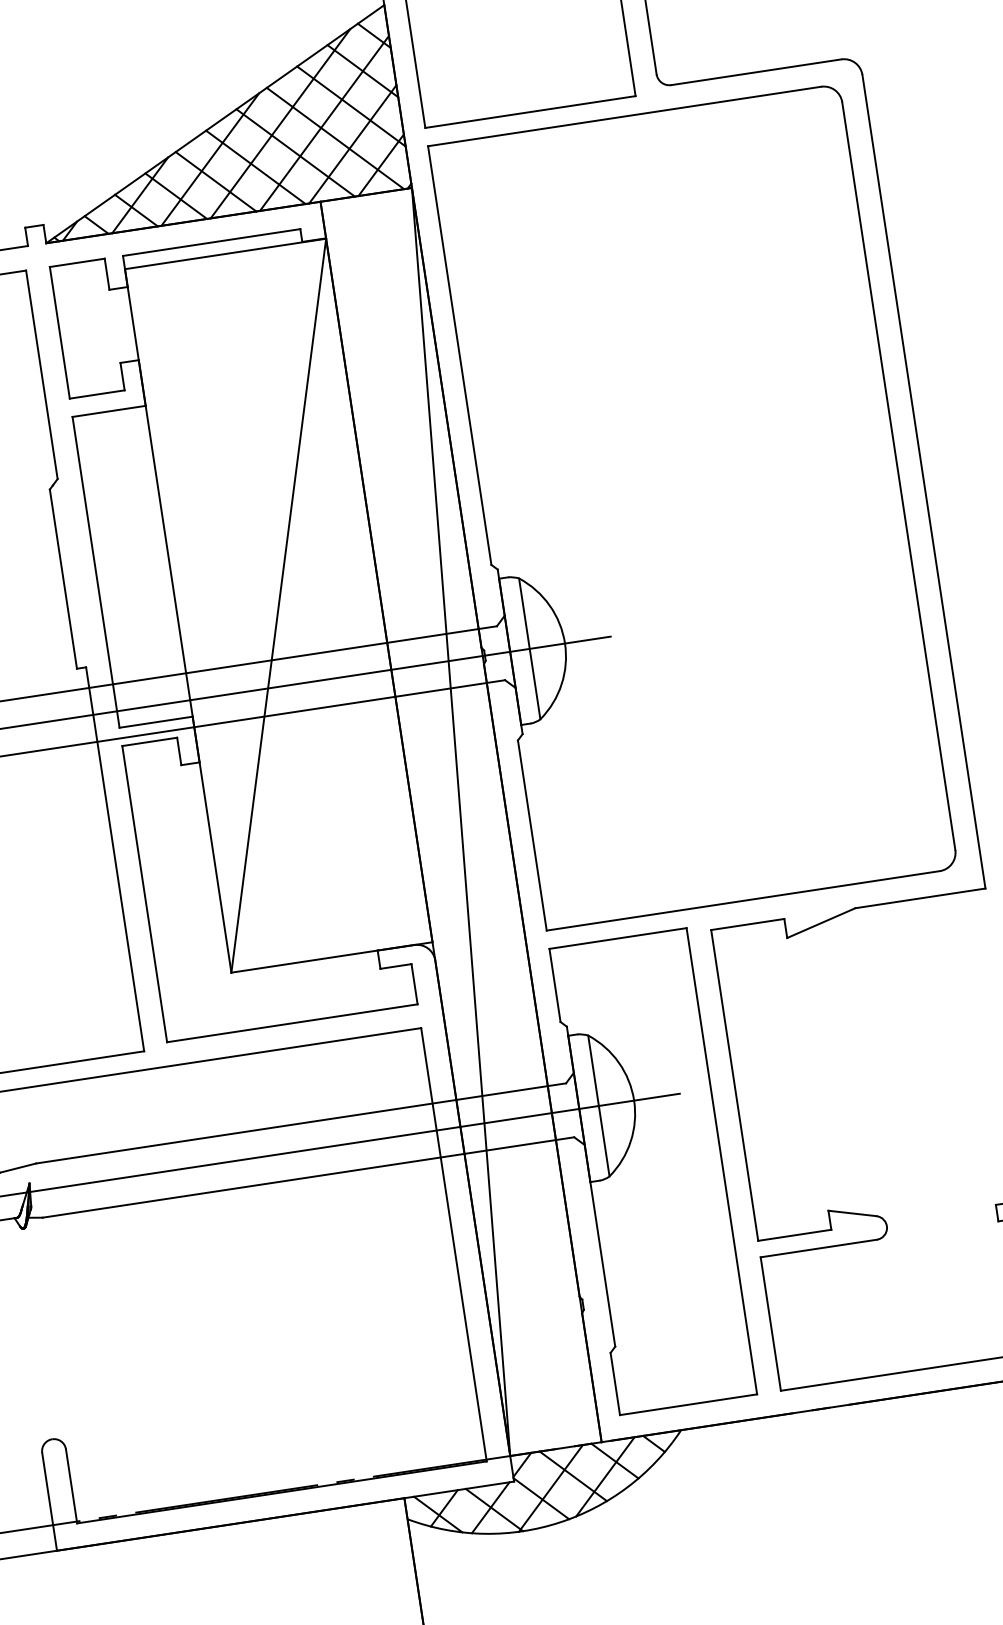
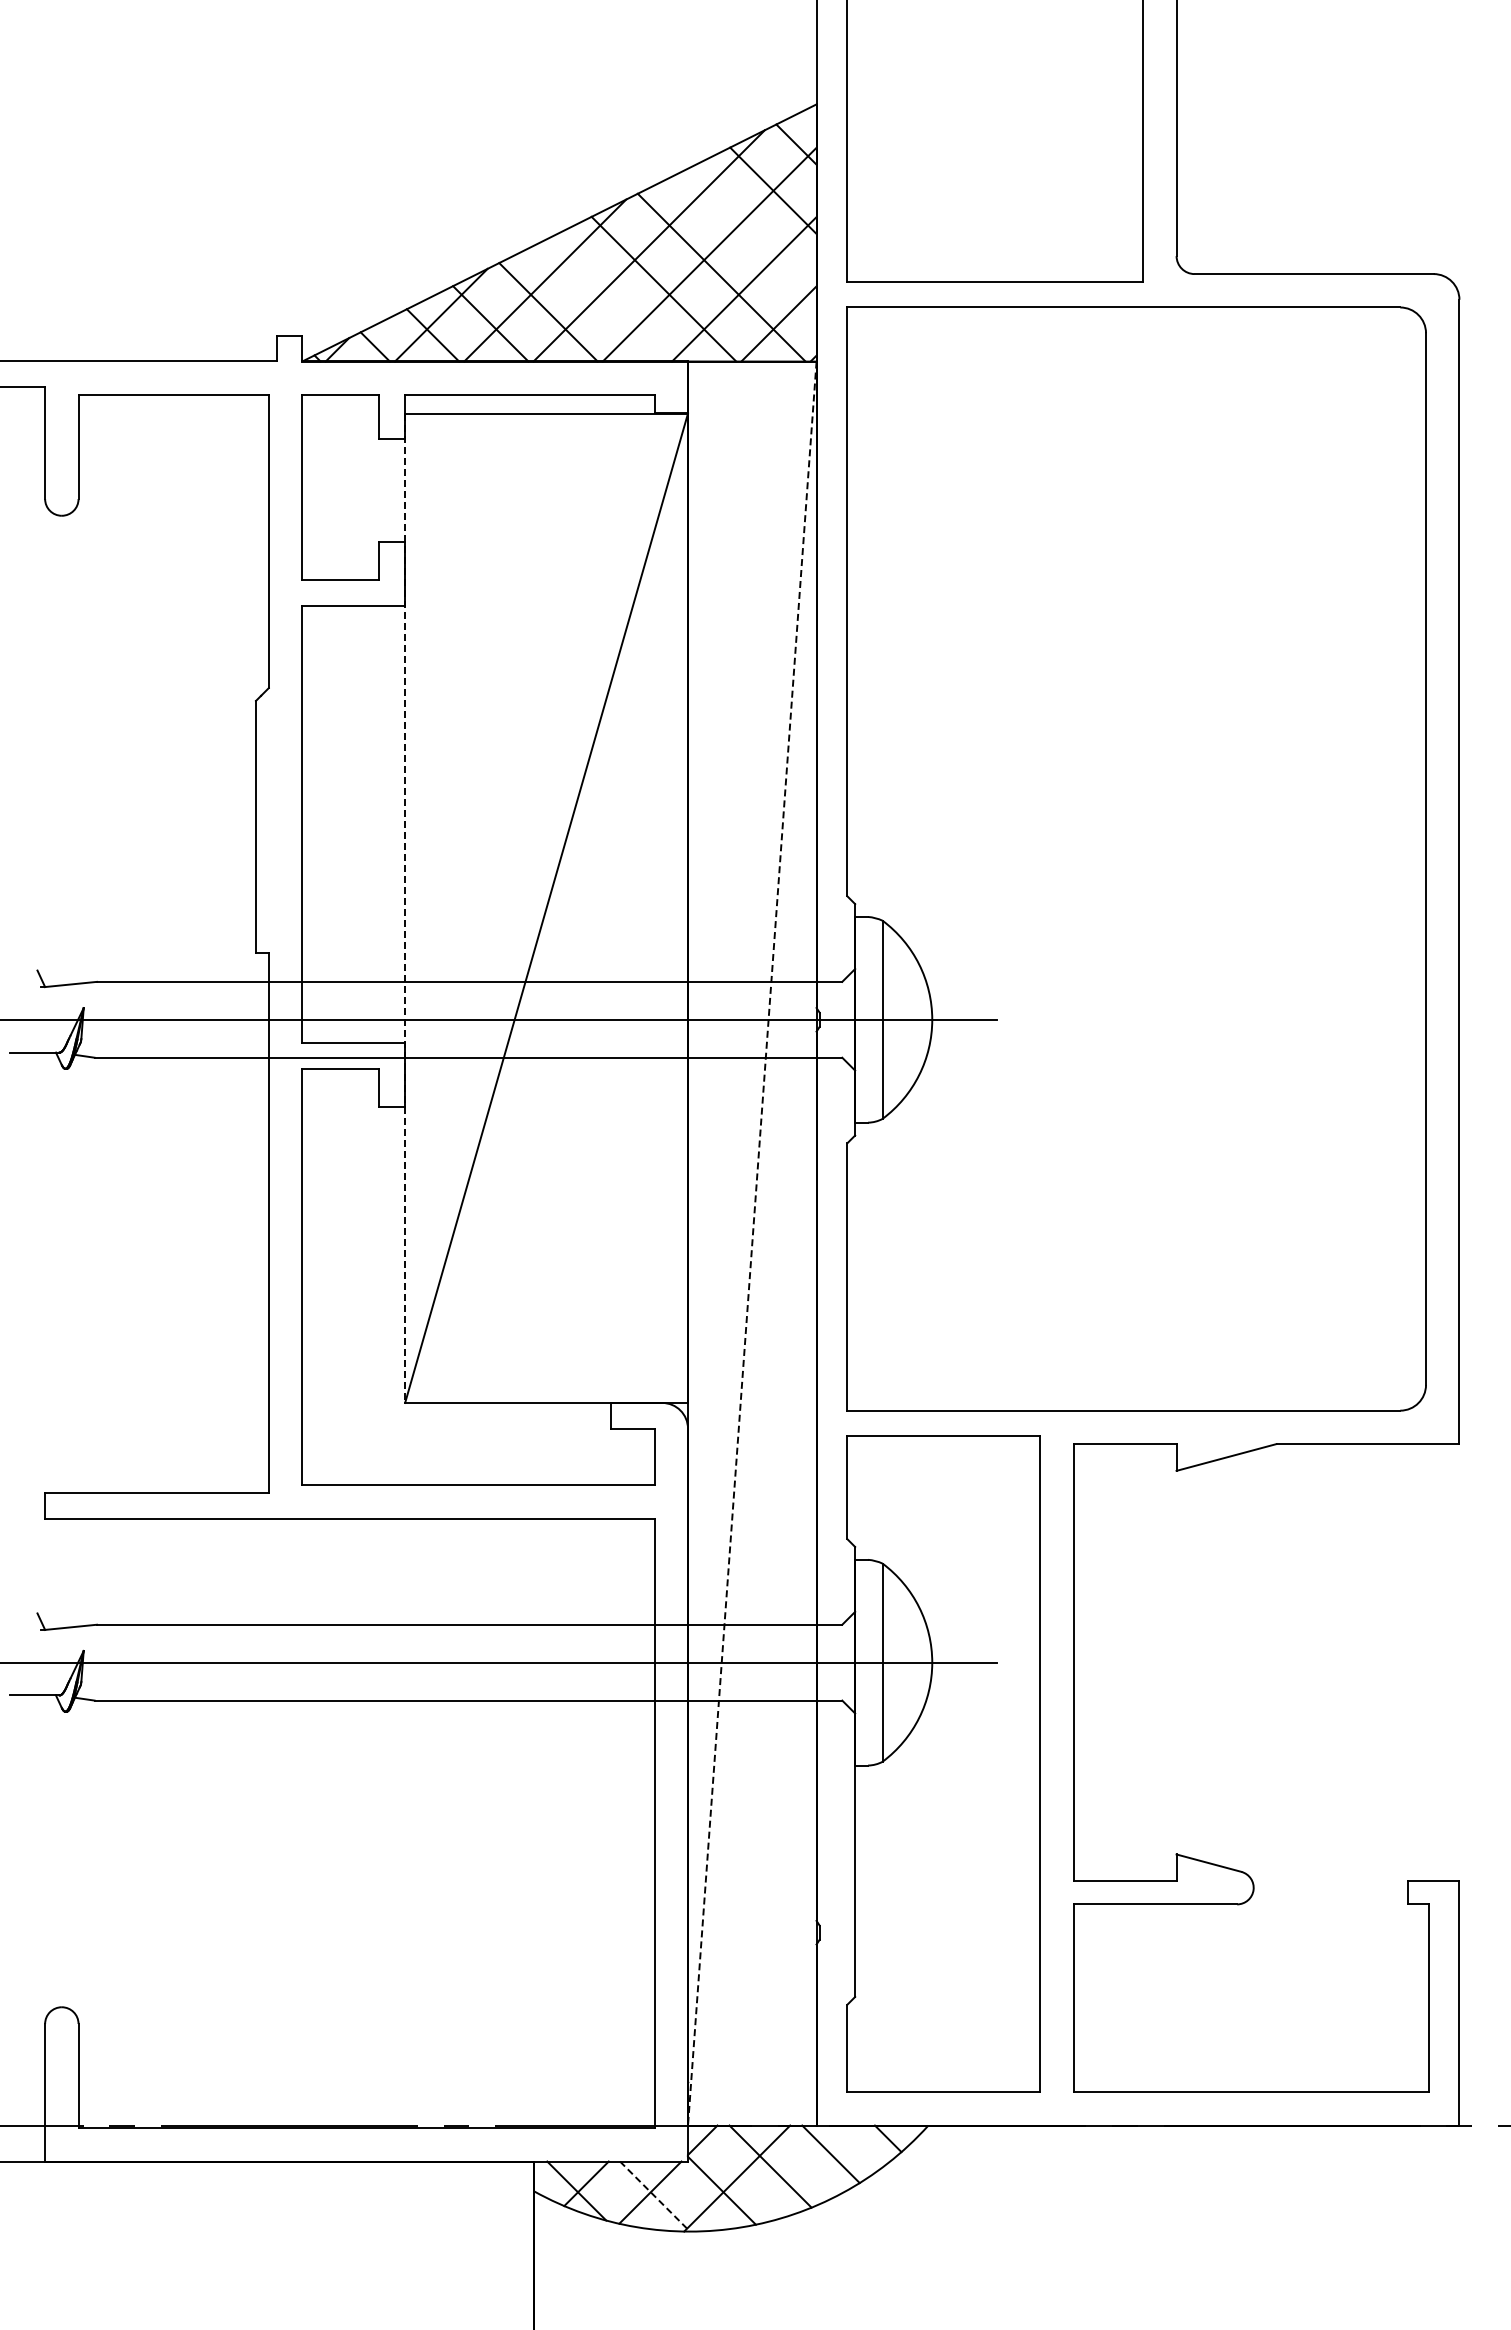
line: (350, 106) -> (749, 236), removed
line: (256, 167) -> (606, 300), removed
line: (178, 621) -> (405, 908), solid -> dashed
line: (461, 822) -> (752, 1244), solid -> dashed
line: (605, 1476) -> (814, 2173), removed
line: (494, 1509) -> (655, 2196), solid -> dashed

